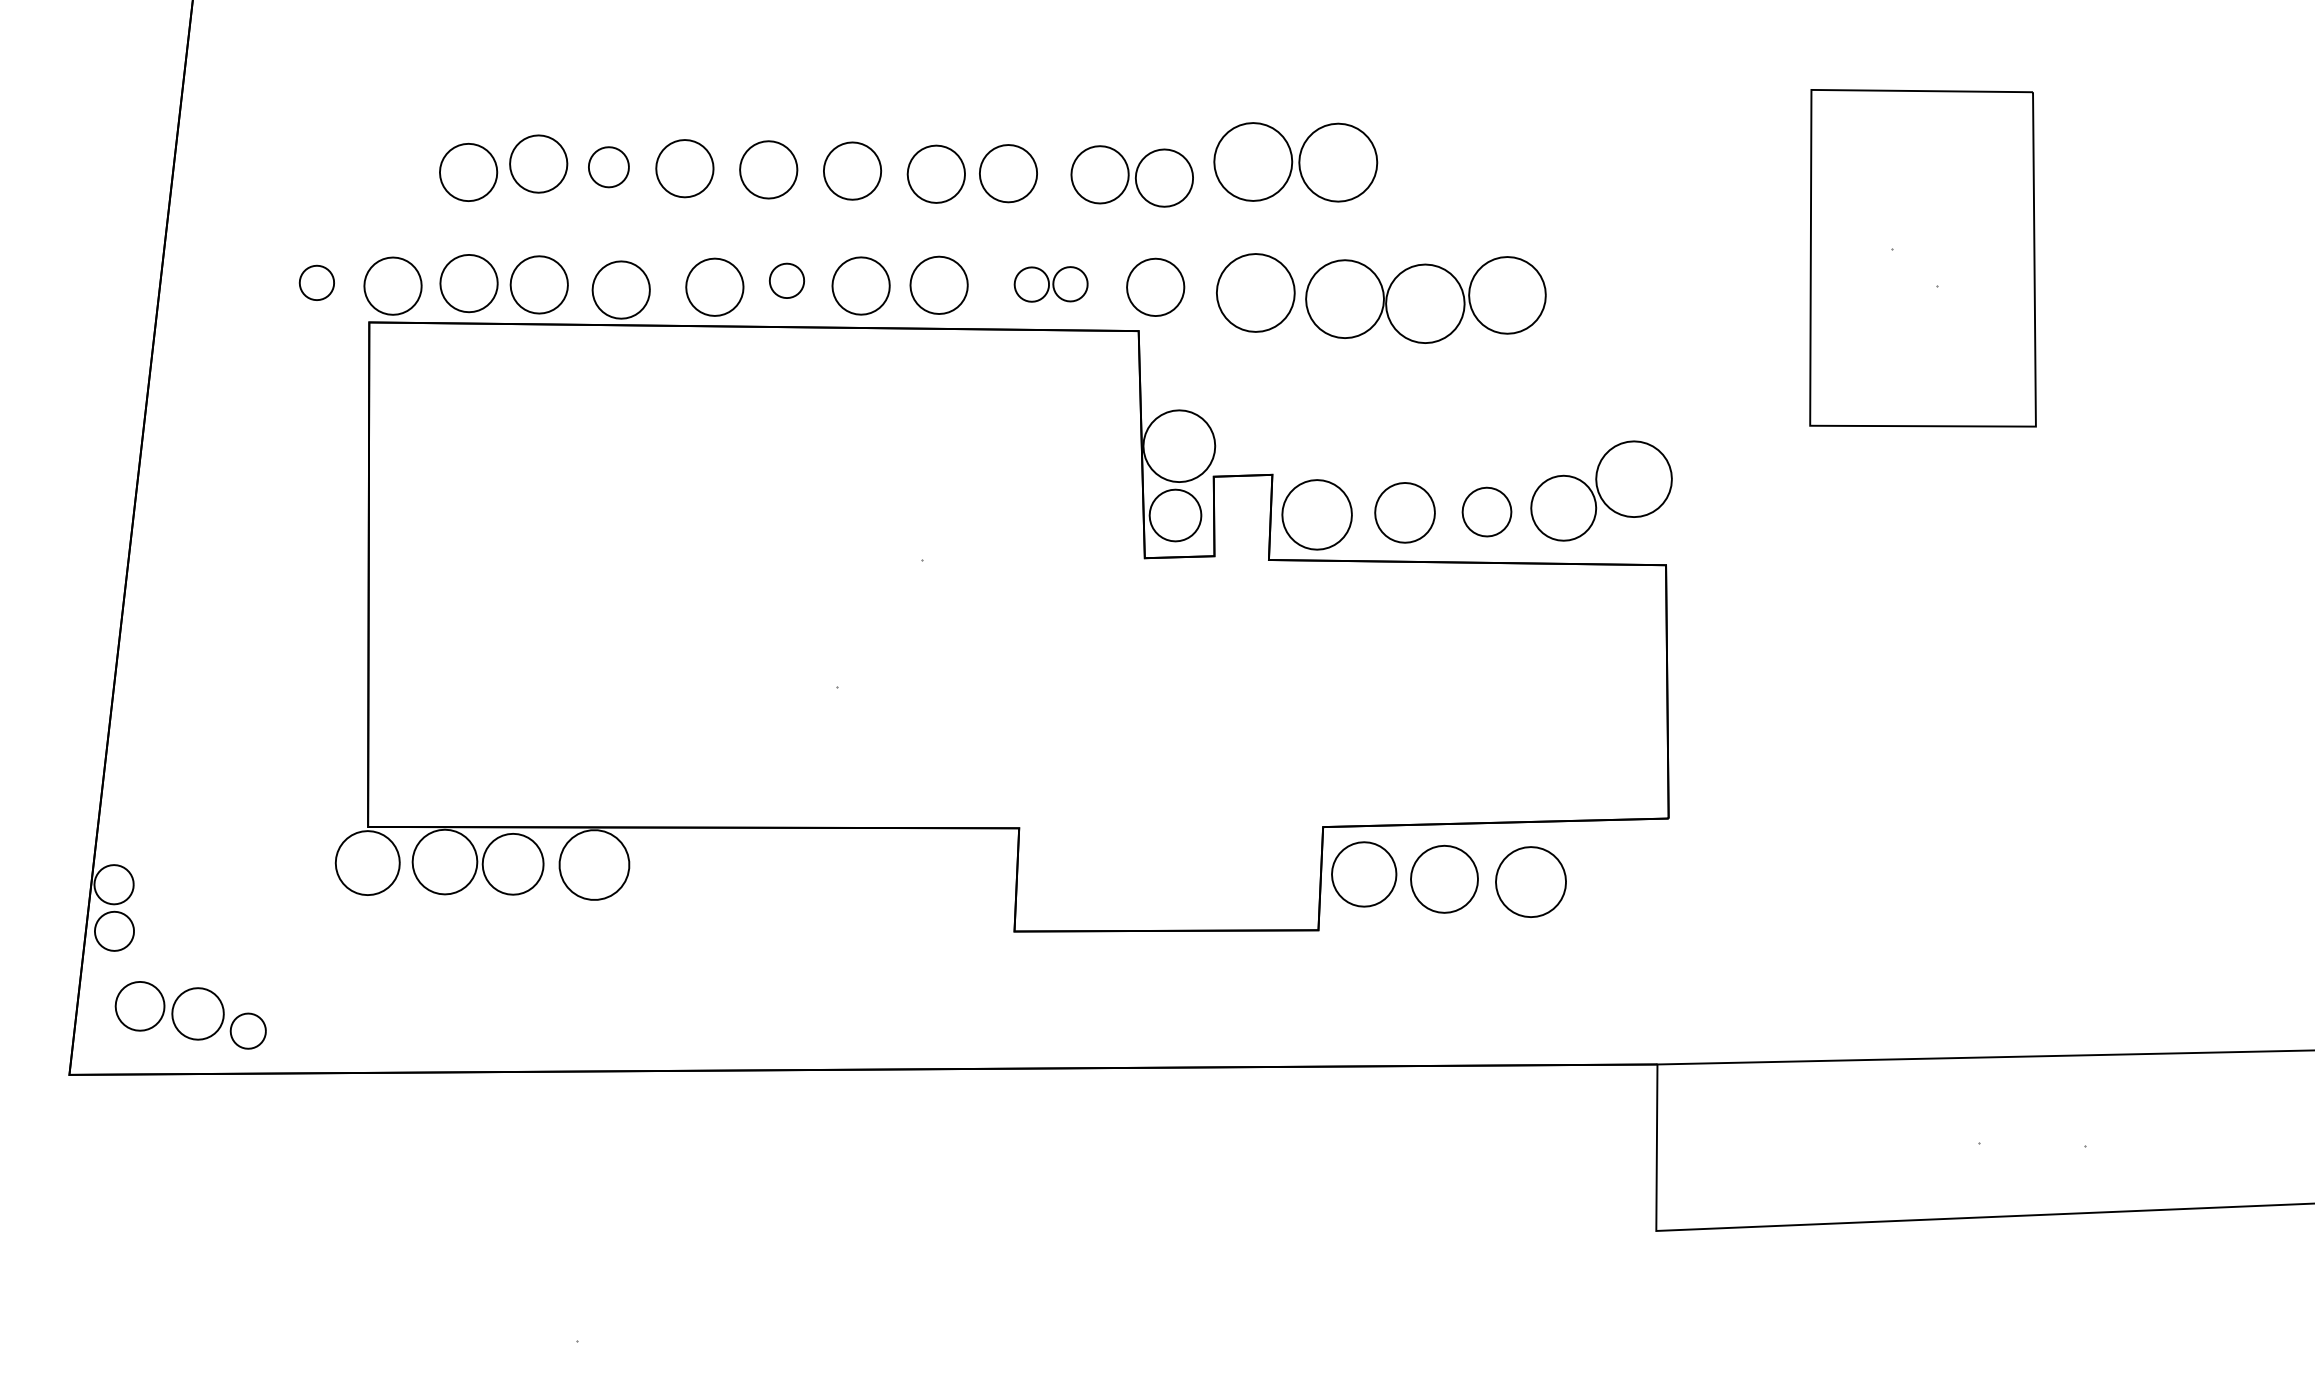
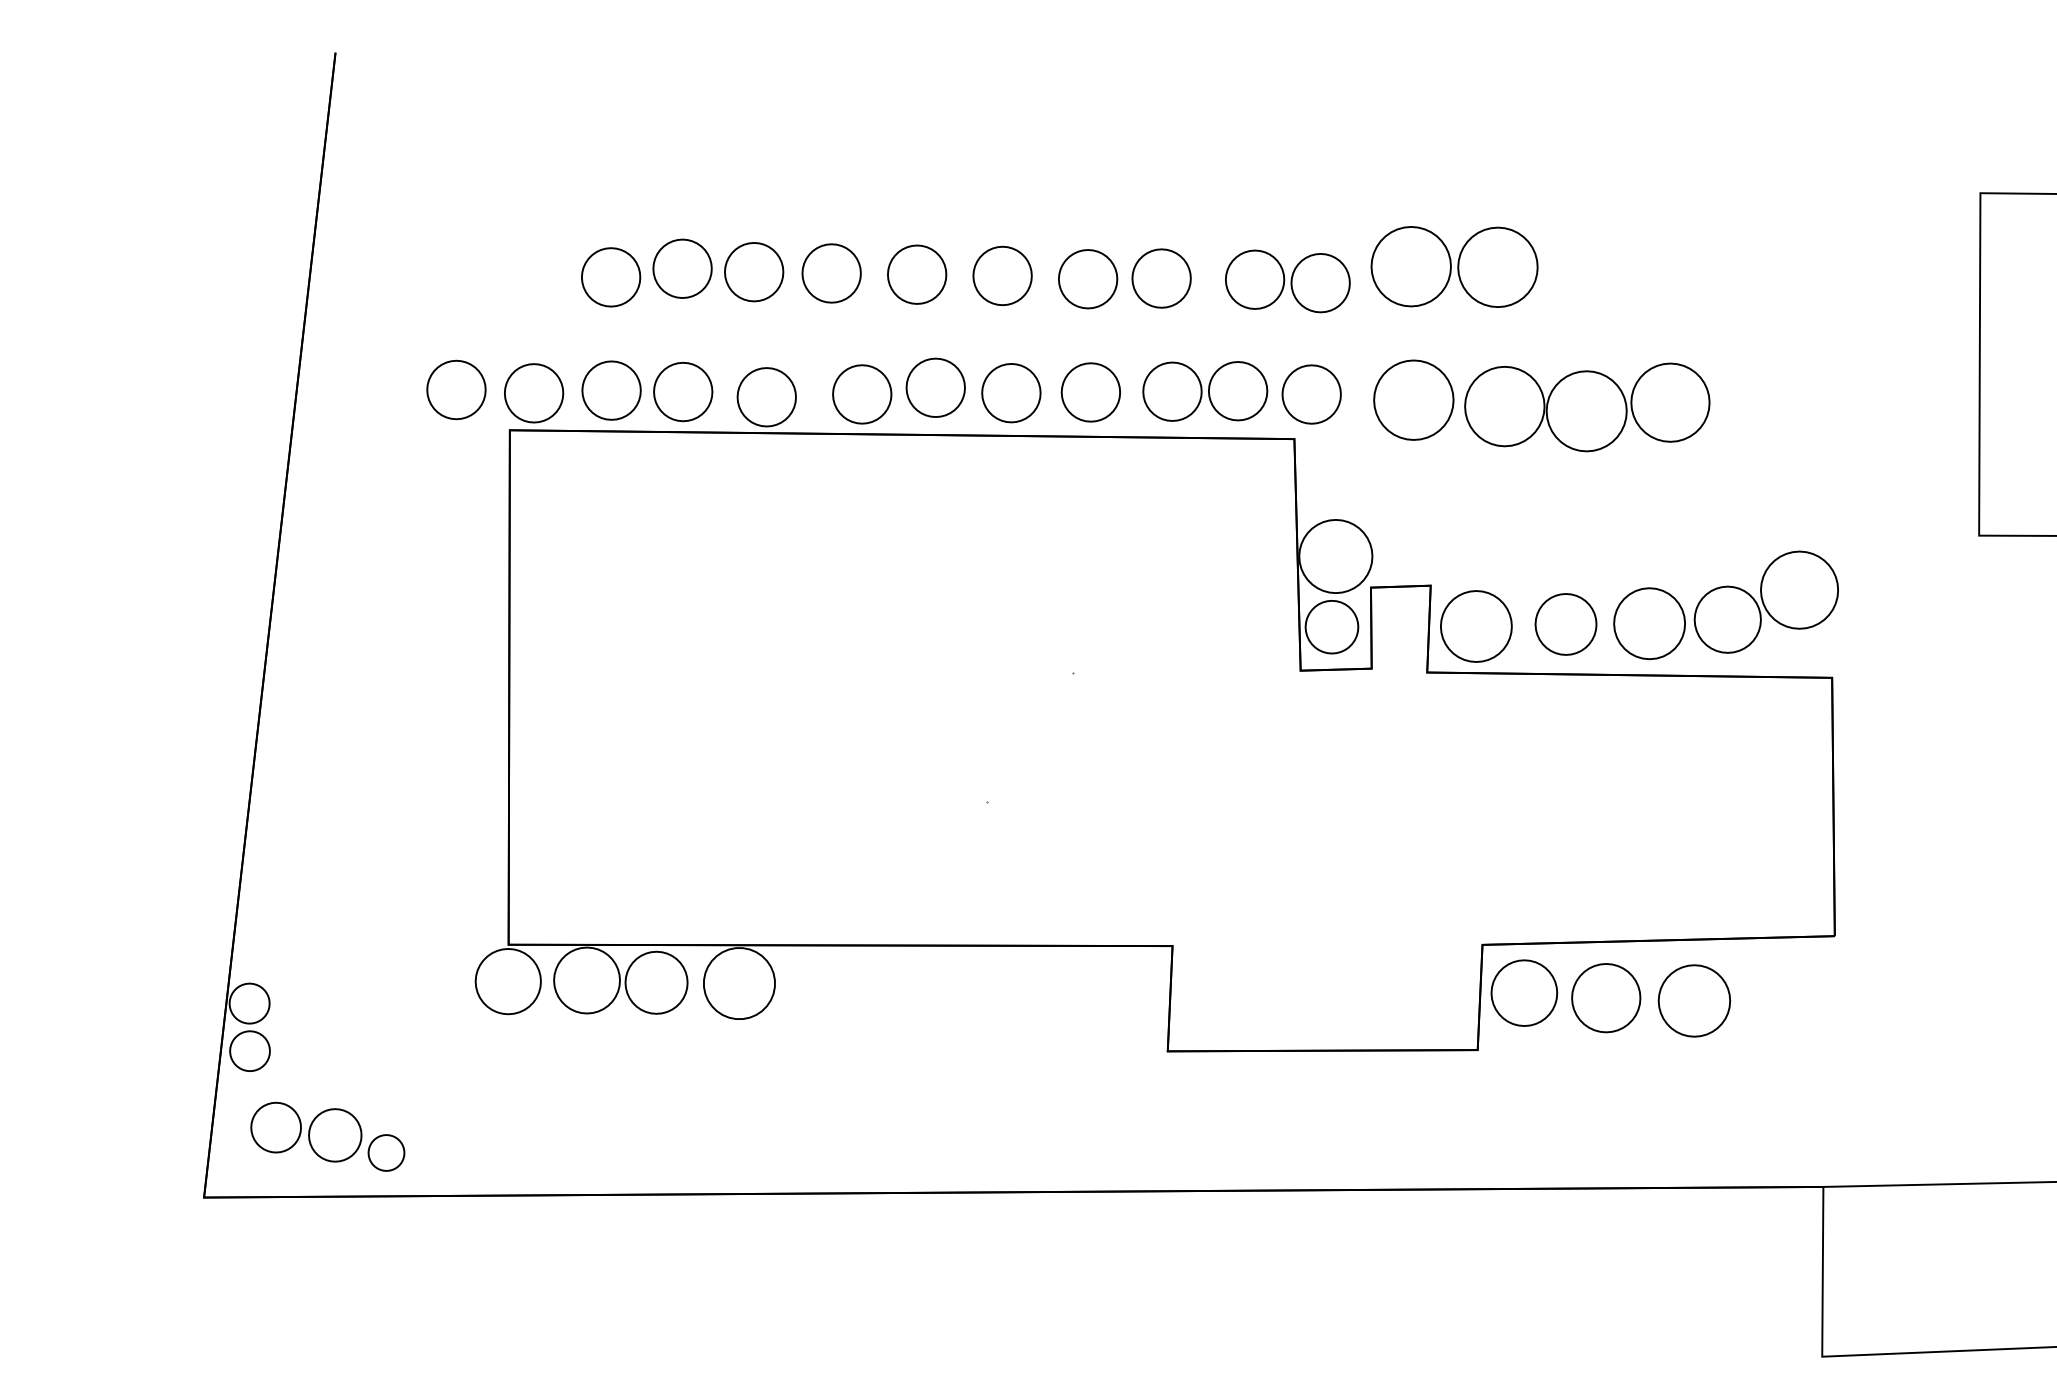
part: (608, 166) -> (753, 271), size x1.43
part: (786, 280) -> (935, 387), size x1.67
part: (316, 282) -> (456, 389), size x1.67
part: (1050, 284) -> (1204, 391), size x1.67
part: (1486, 511) -> (1649, 623), size x1.43

